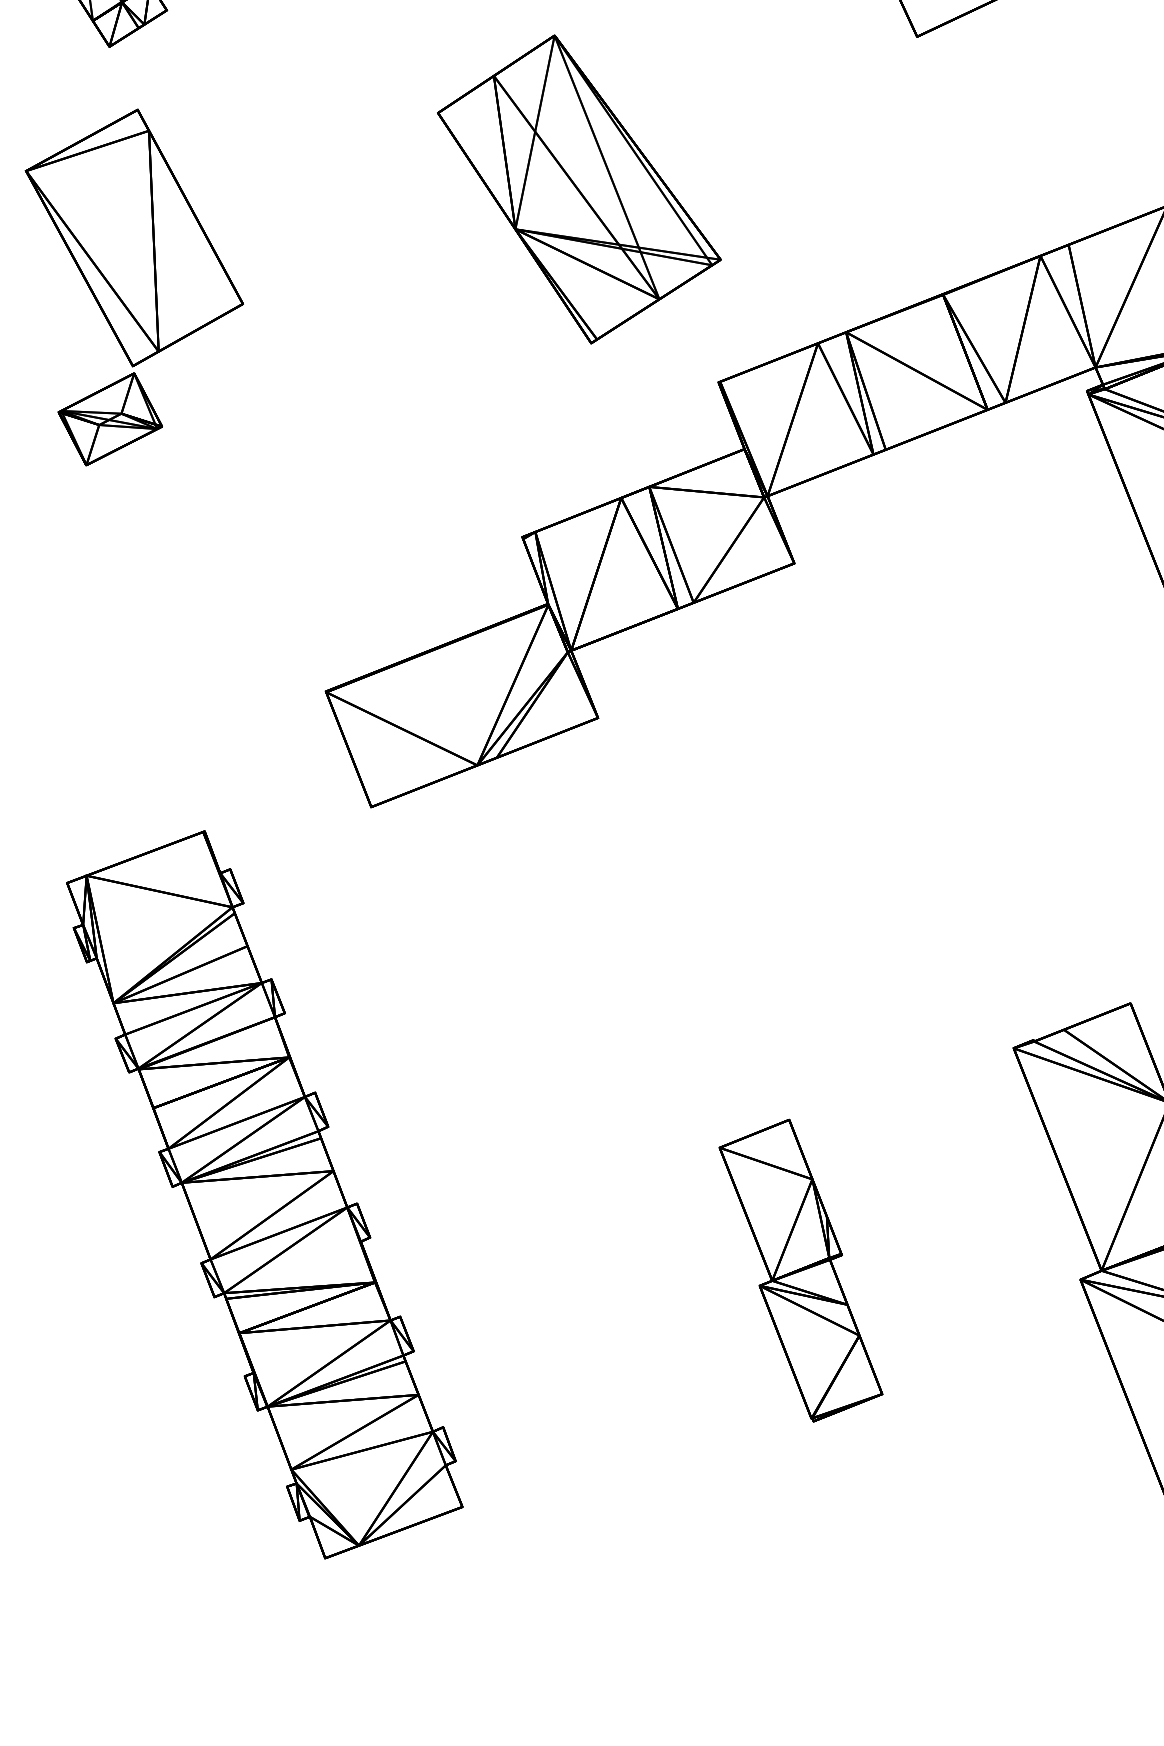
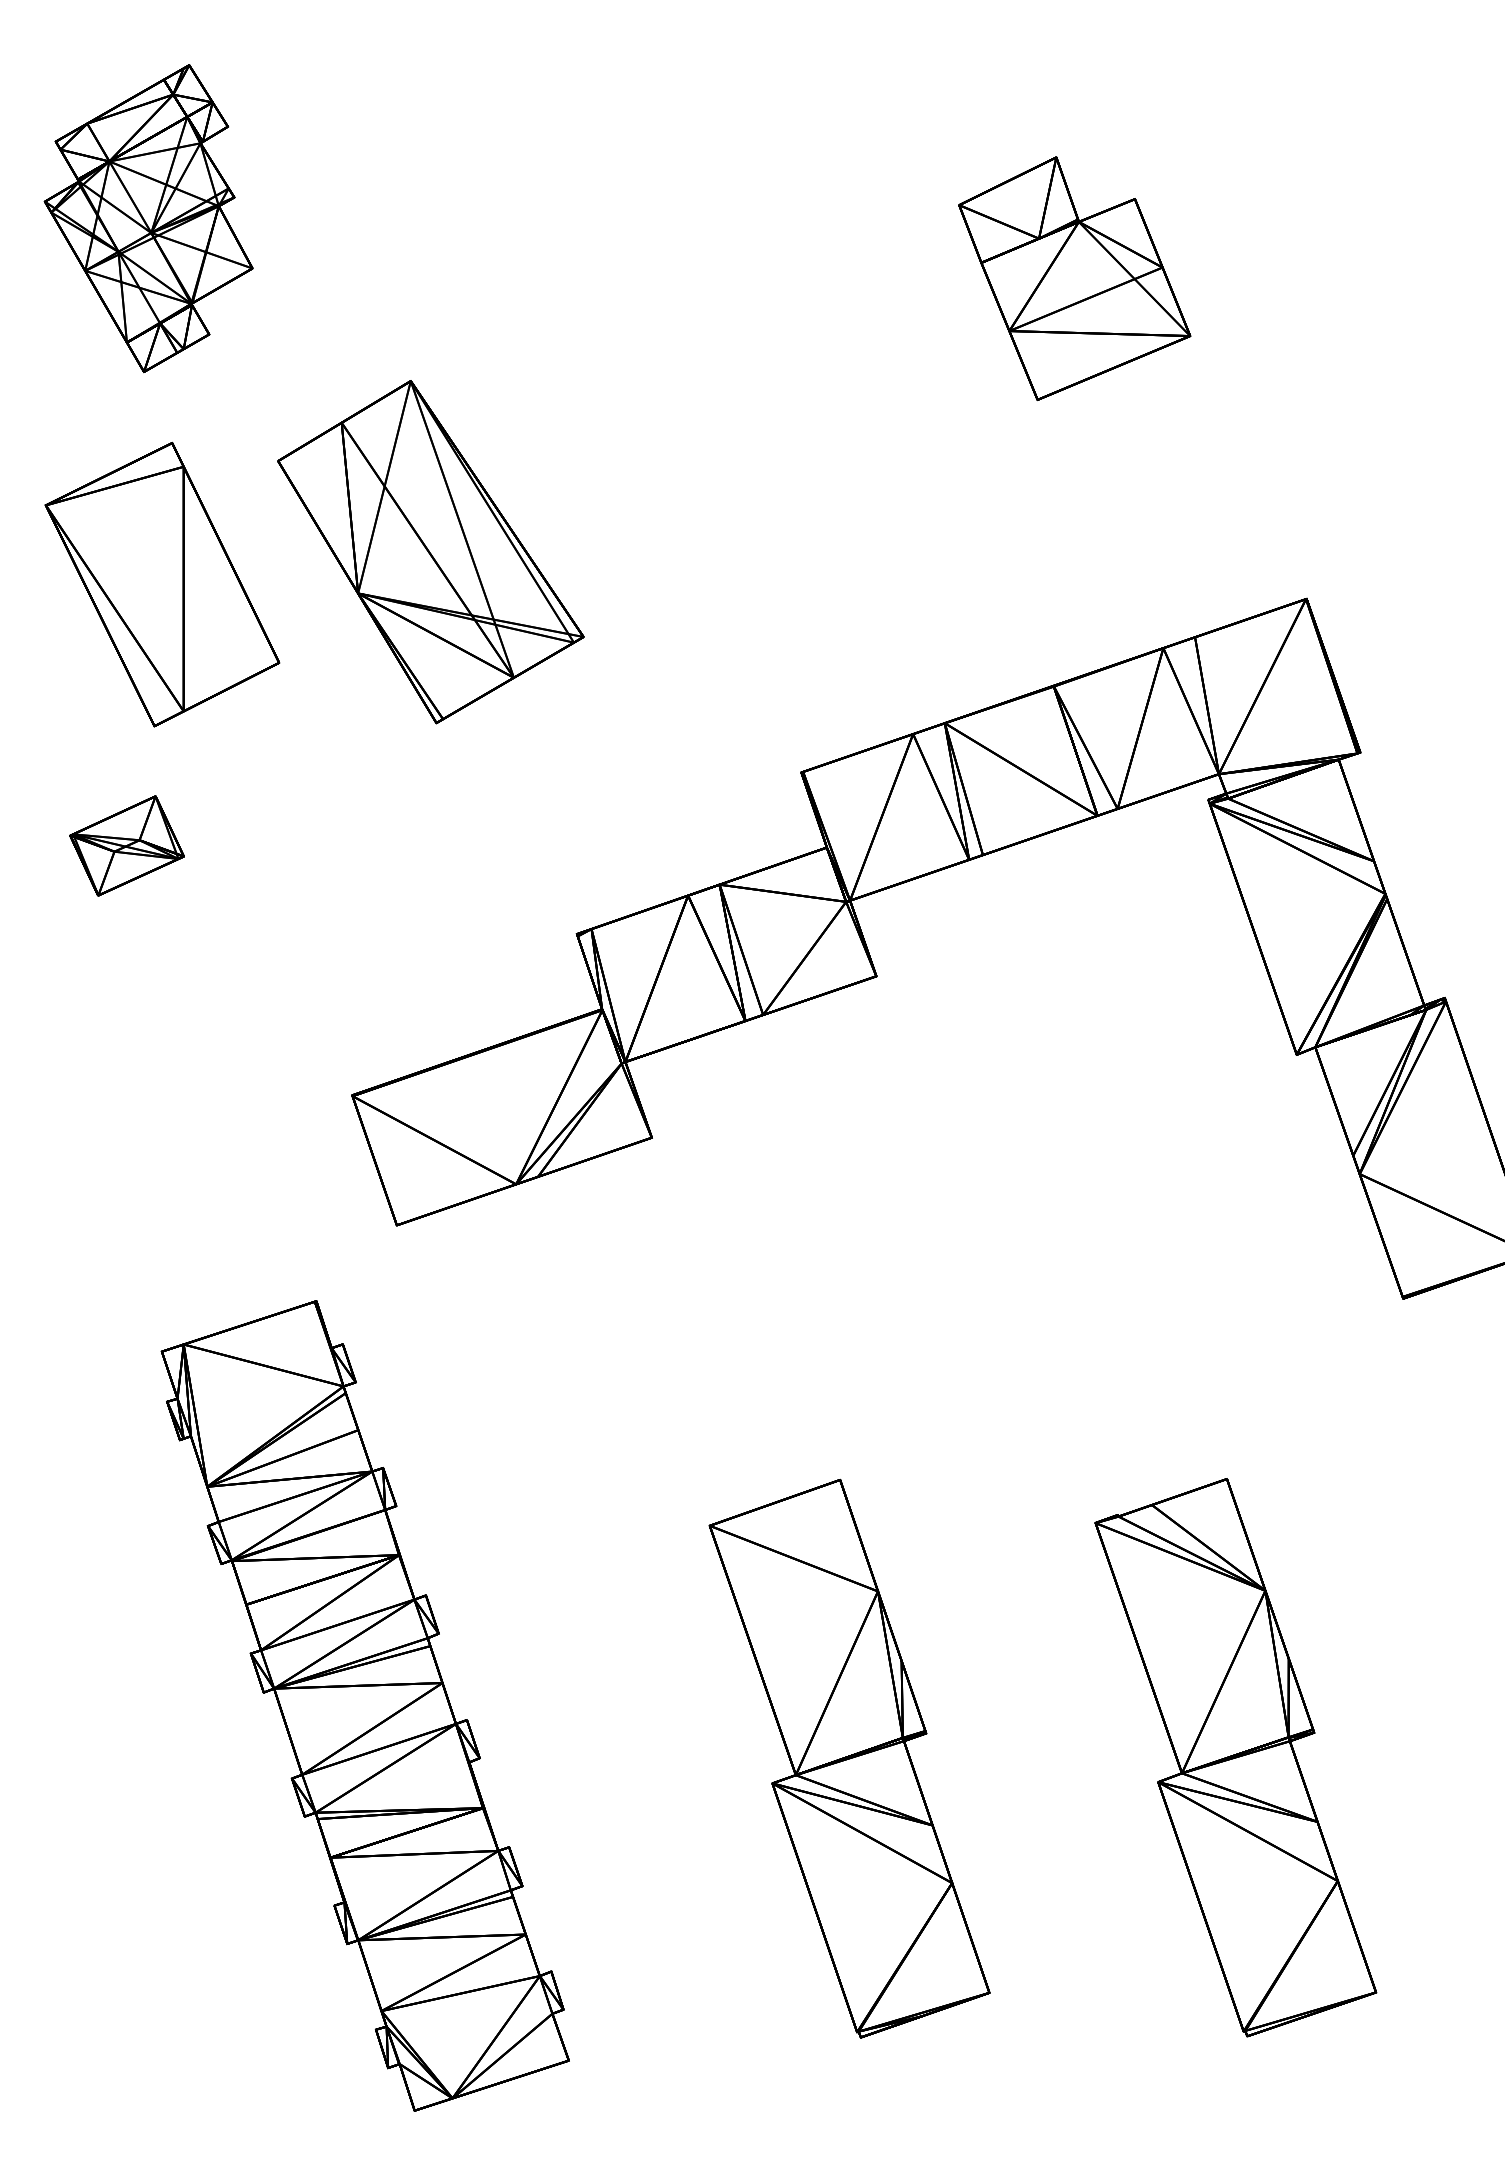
part: (579, 189) -> (430, 552), moved
part: (109, 418) -> (126, 845), moved
part: (264, 1194) -> (364, 1705), moved
part: (800, 1270) -> (849, 1758), size x1.67

